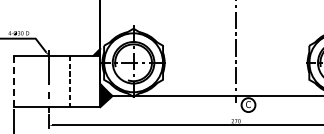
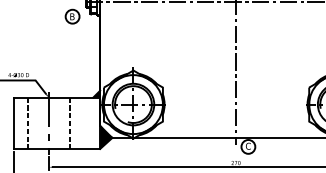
line: (28, 80) -> (28, 122), added
line: (14, 81) -> (14, 123), dashed -> solid

